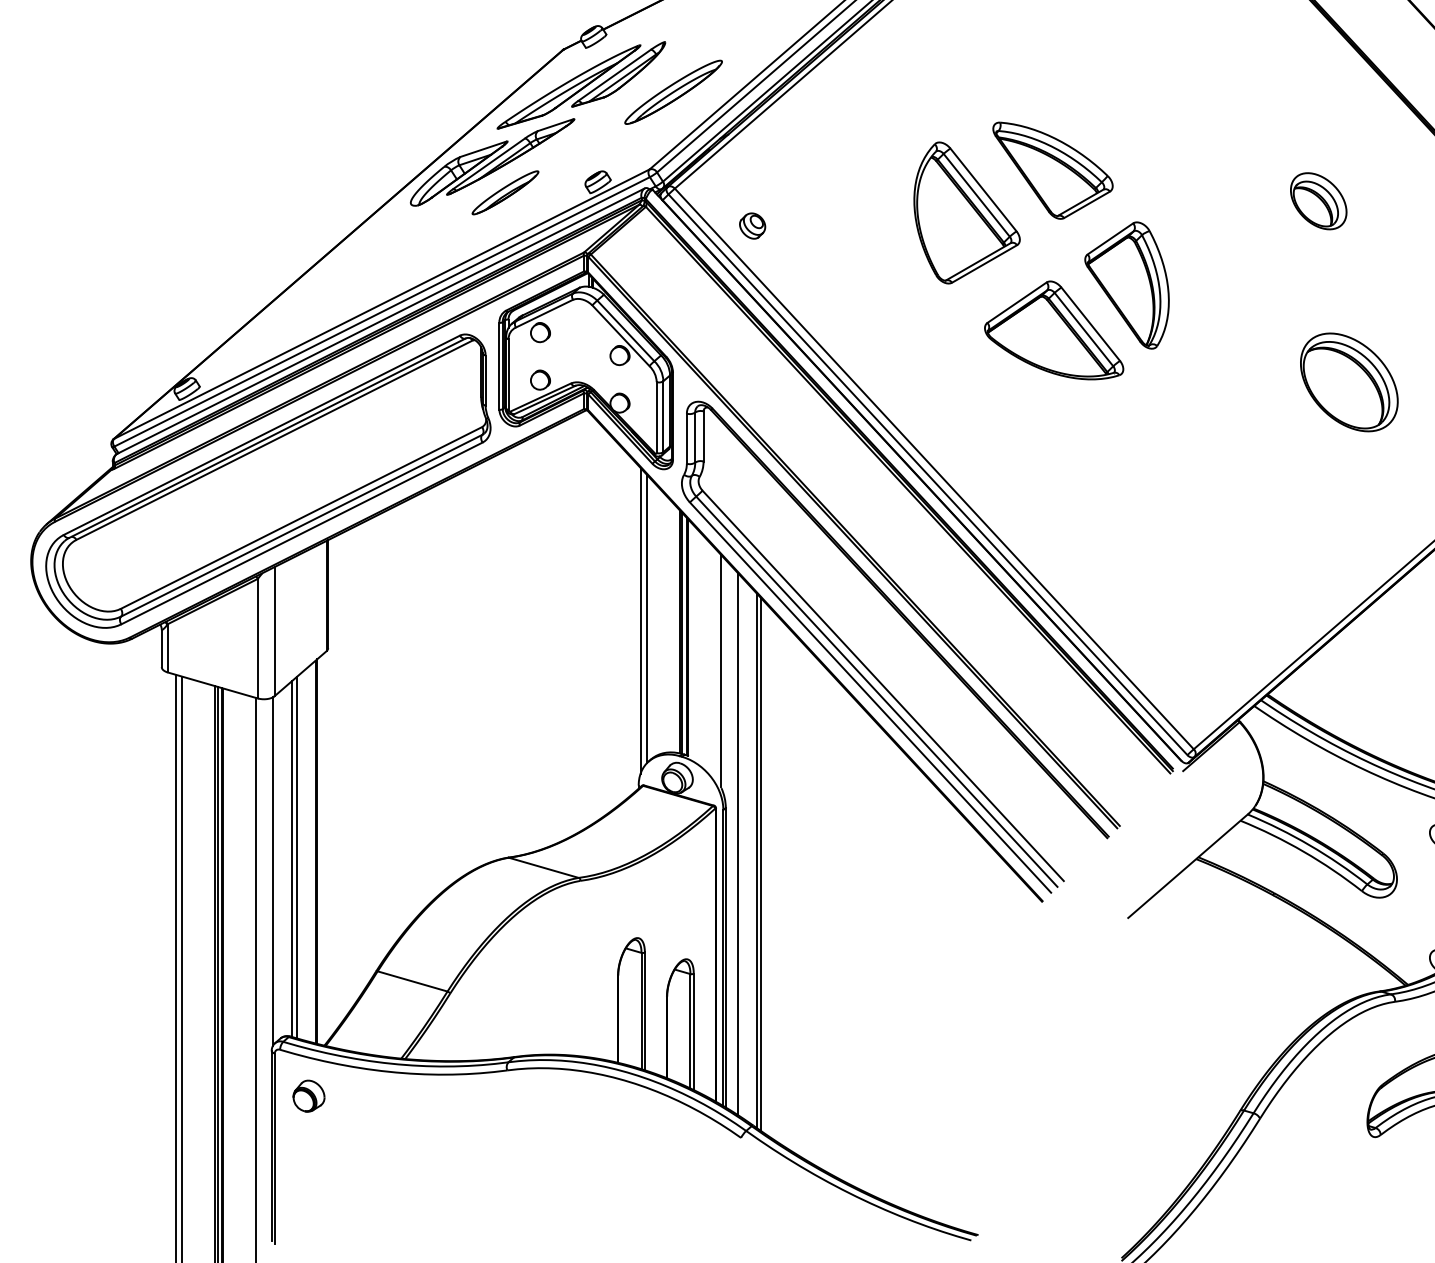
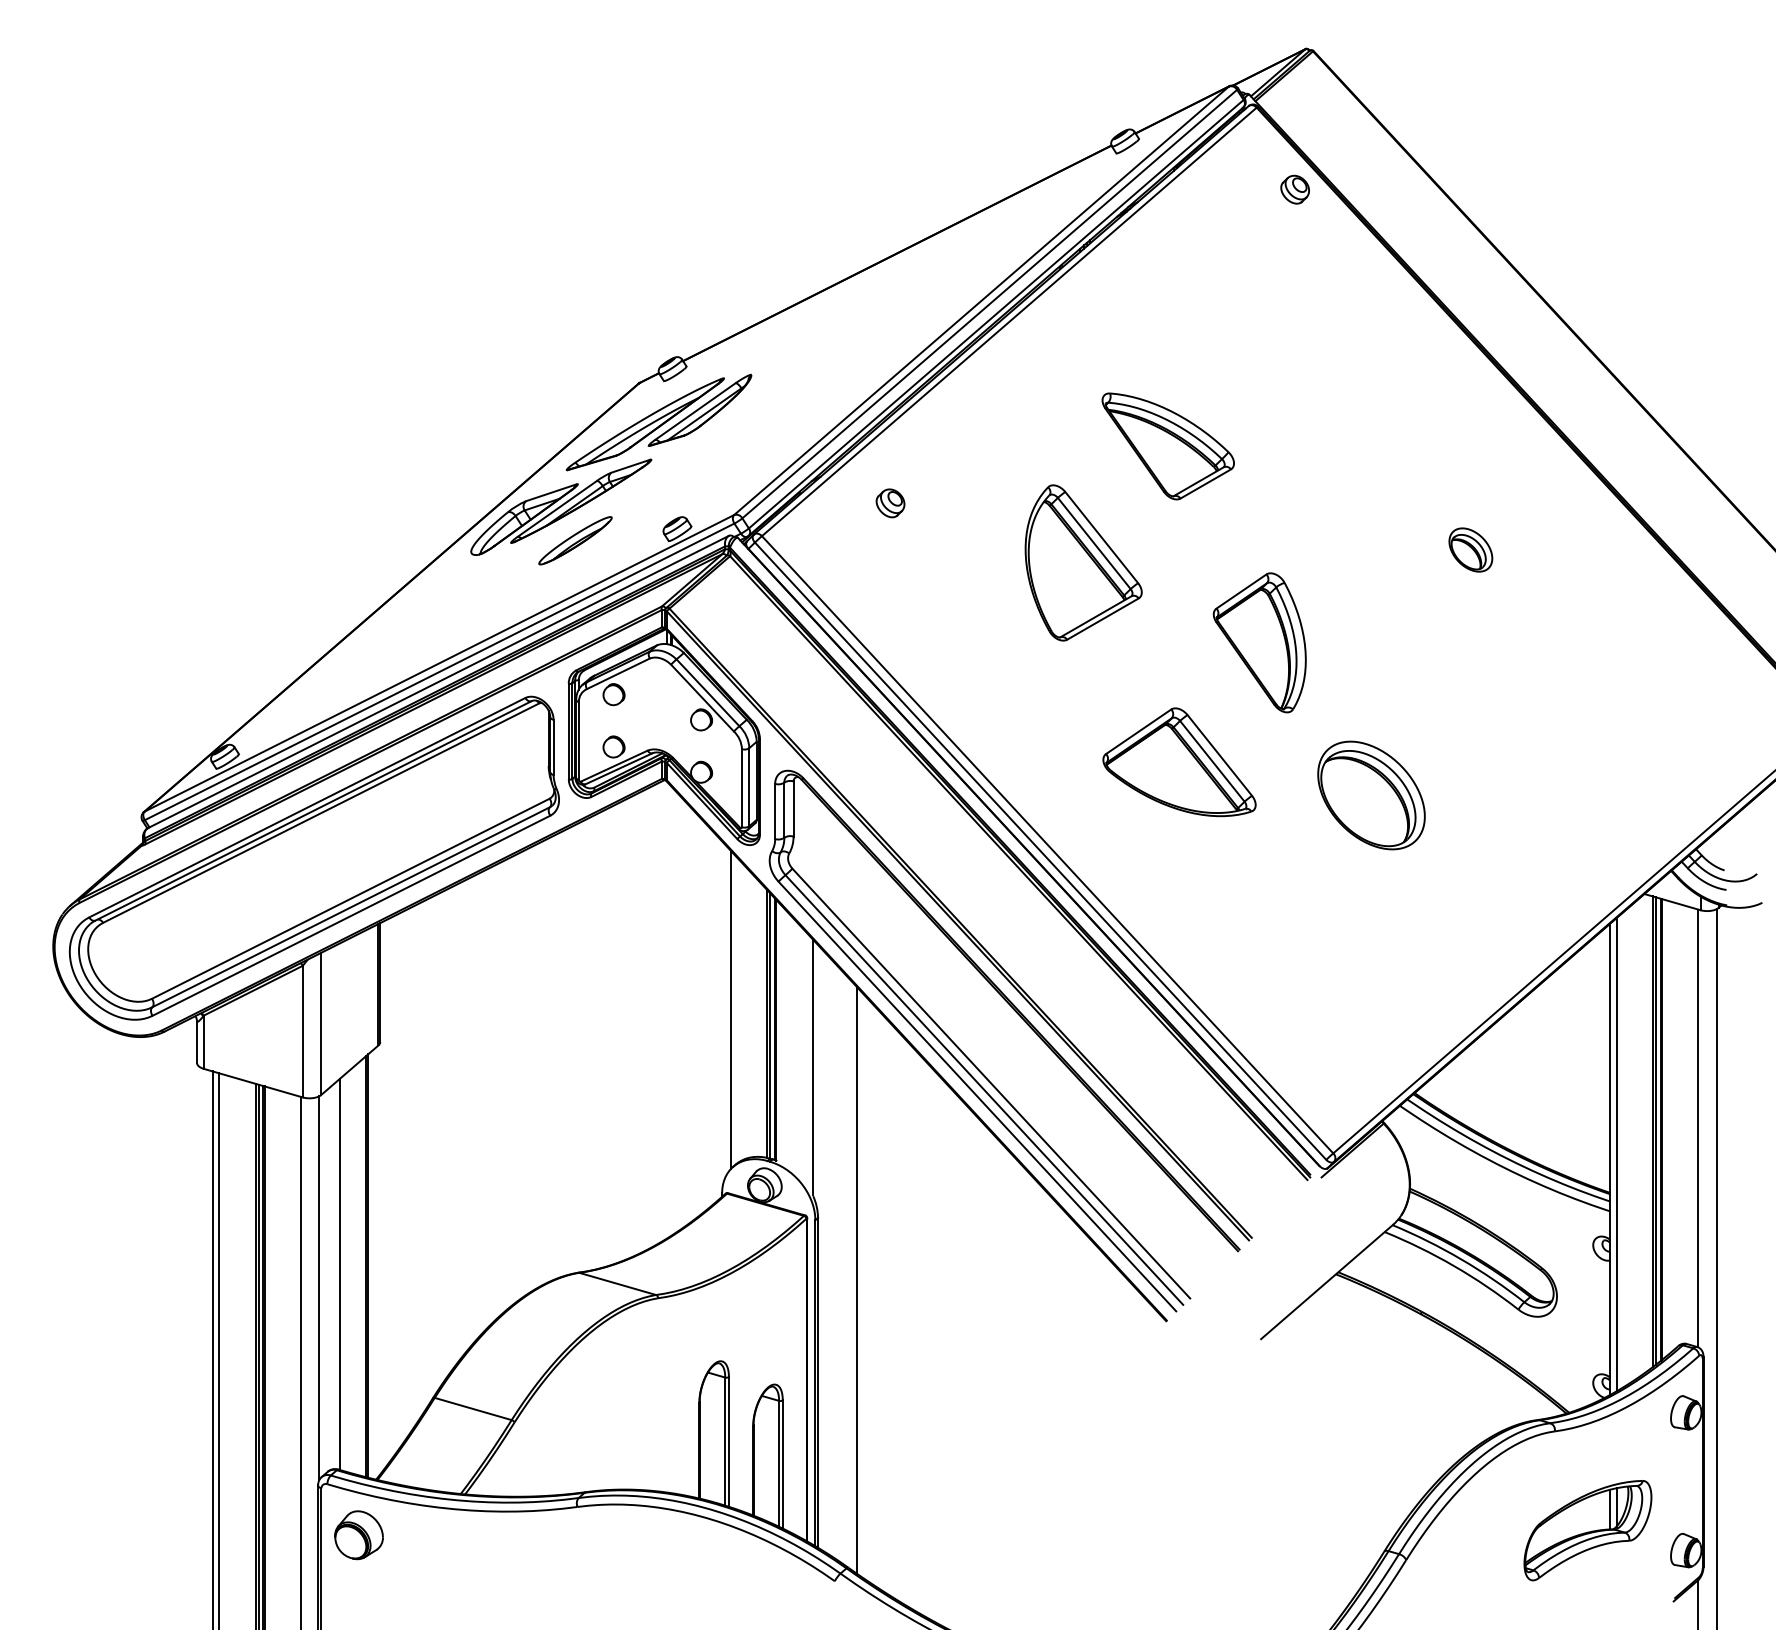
part: (673, 91) -> (760, 429), removed
part: (1052, 170) -> (1167, 446), moved
part: (1318, 200) -> (1470, 549), size x0.7
part: (752, 226) -> (890, 503), moved
part: (1054, 330) -> (1179, 762), moved
part: (1349, 382) -> (1371, 795), moved
line: (640, 620) -> (724, 1011), removed
line: (737, 842) -> (830, 1256), removed
line: (296, 857) -> (345, 1272), removed
line: (756, 860) -> (851, 1275), removed
part: (309, 1096) -> (359, 1535), size x1.4

